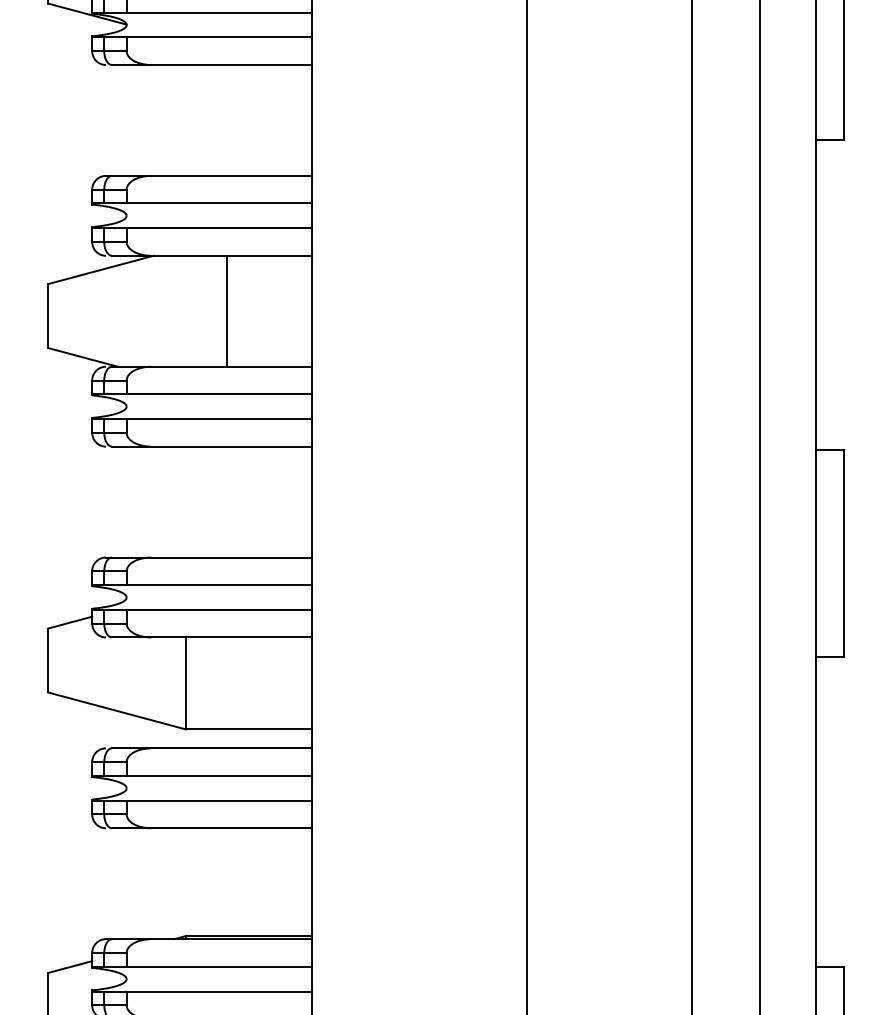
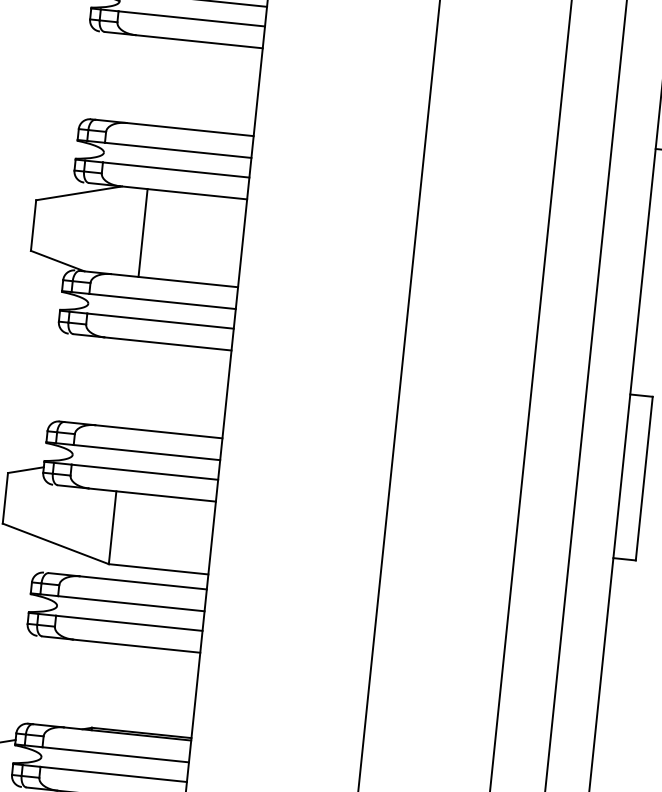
line: (226, 310) -> (142, 232), moved

